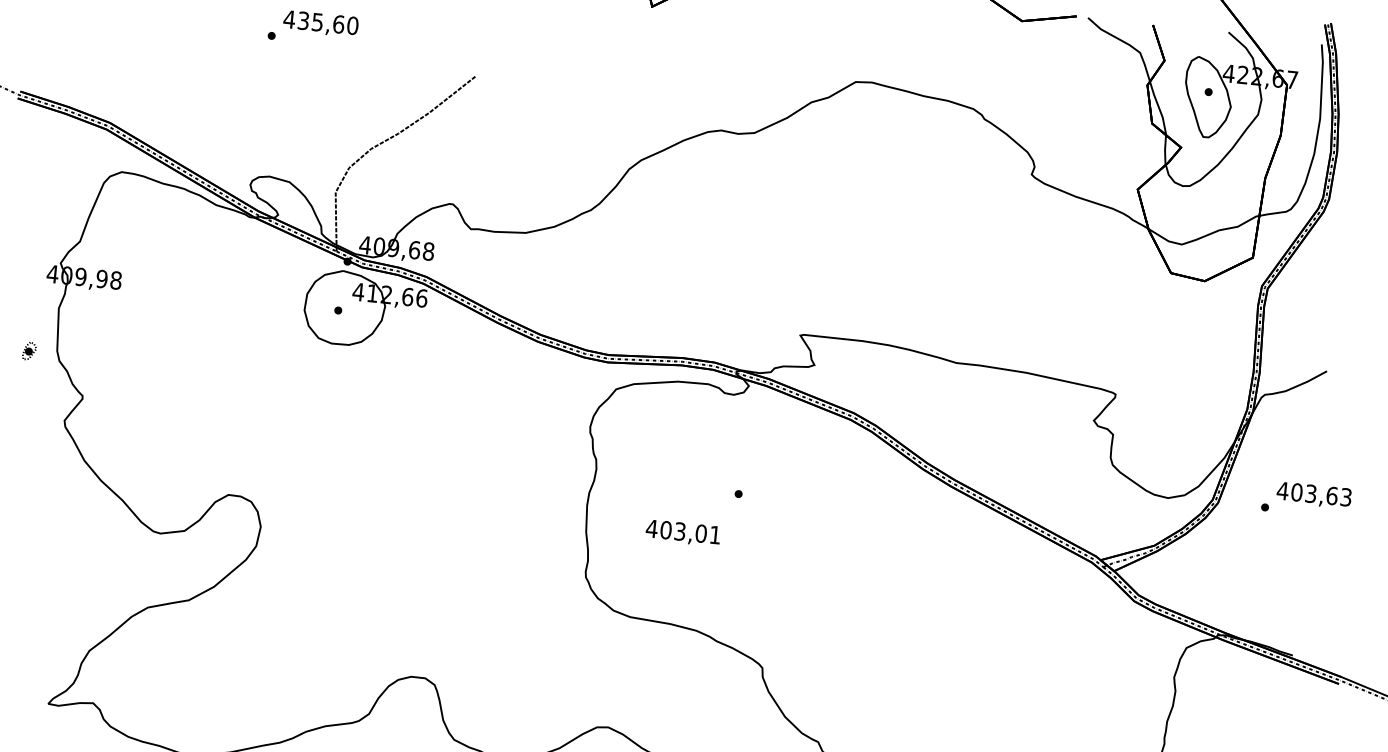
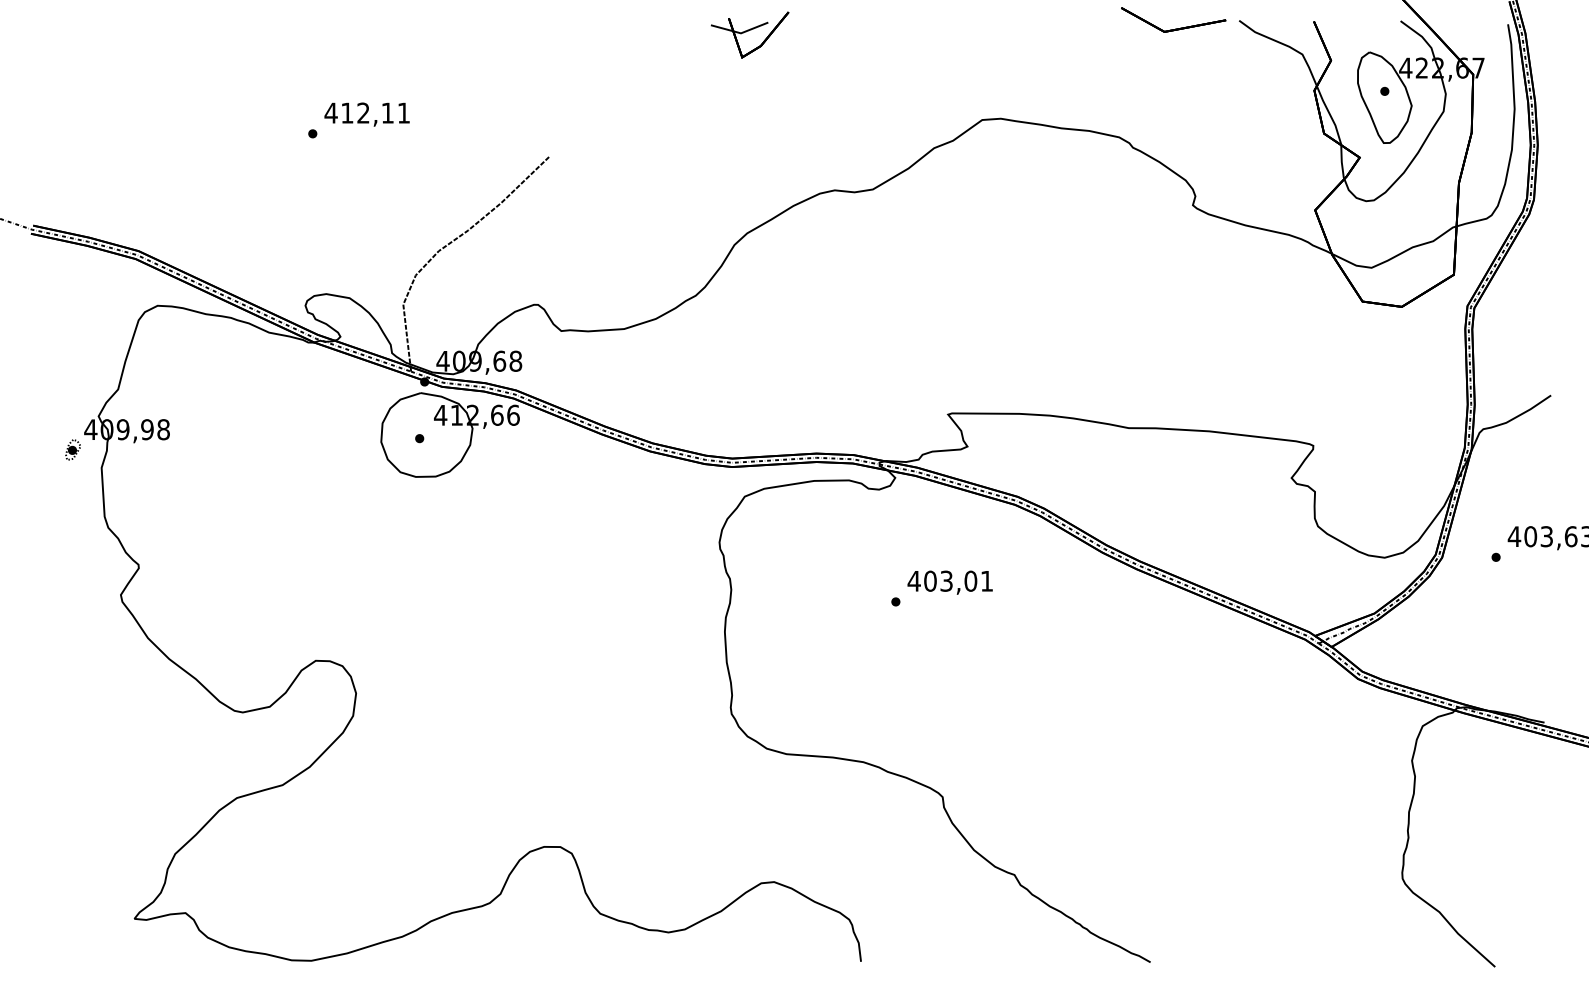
text: (328, 22) -> (375, 112), 435,60 -> 412,11
part: (29, 350) -> (72, 449), moved
text: (682, 532) -> (949, 582), moved

